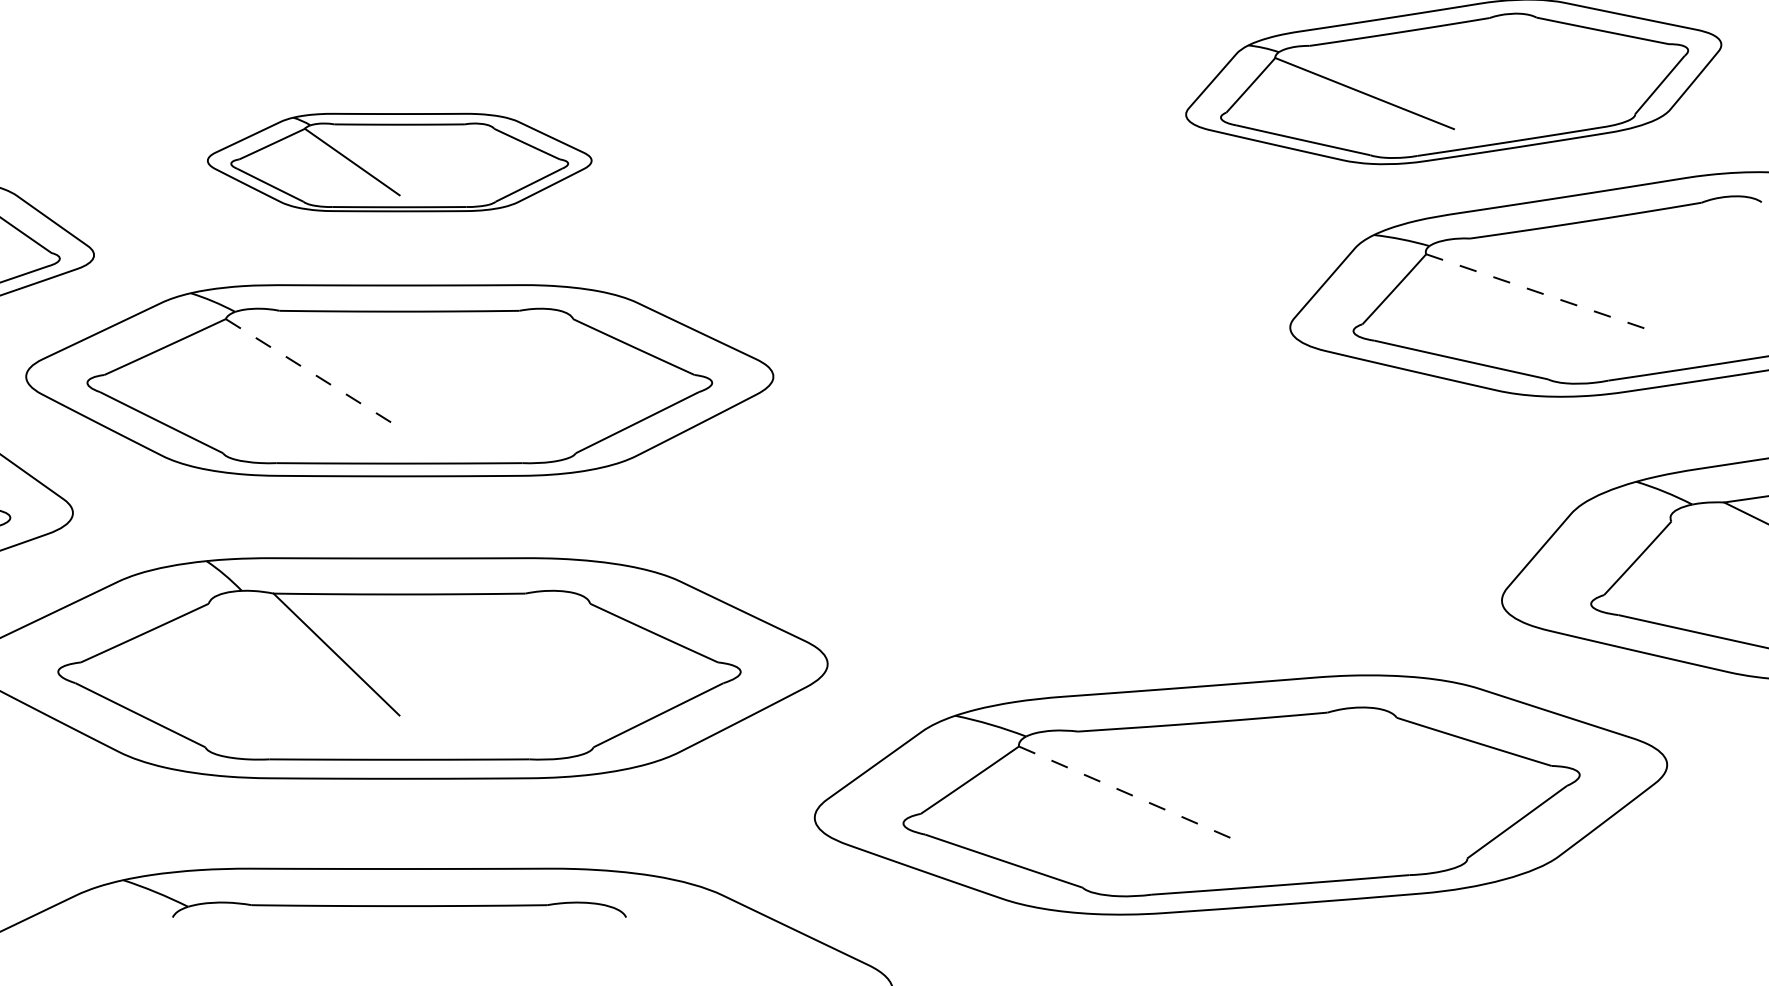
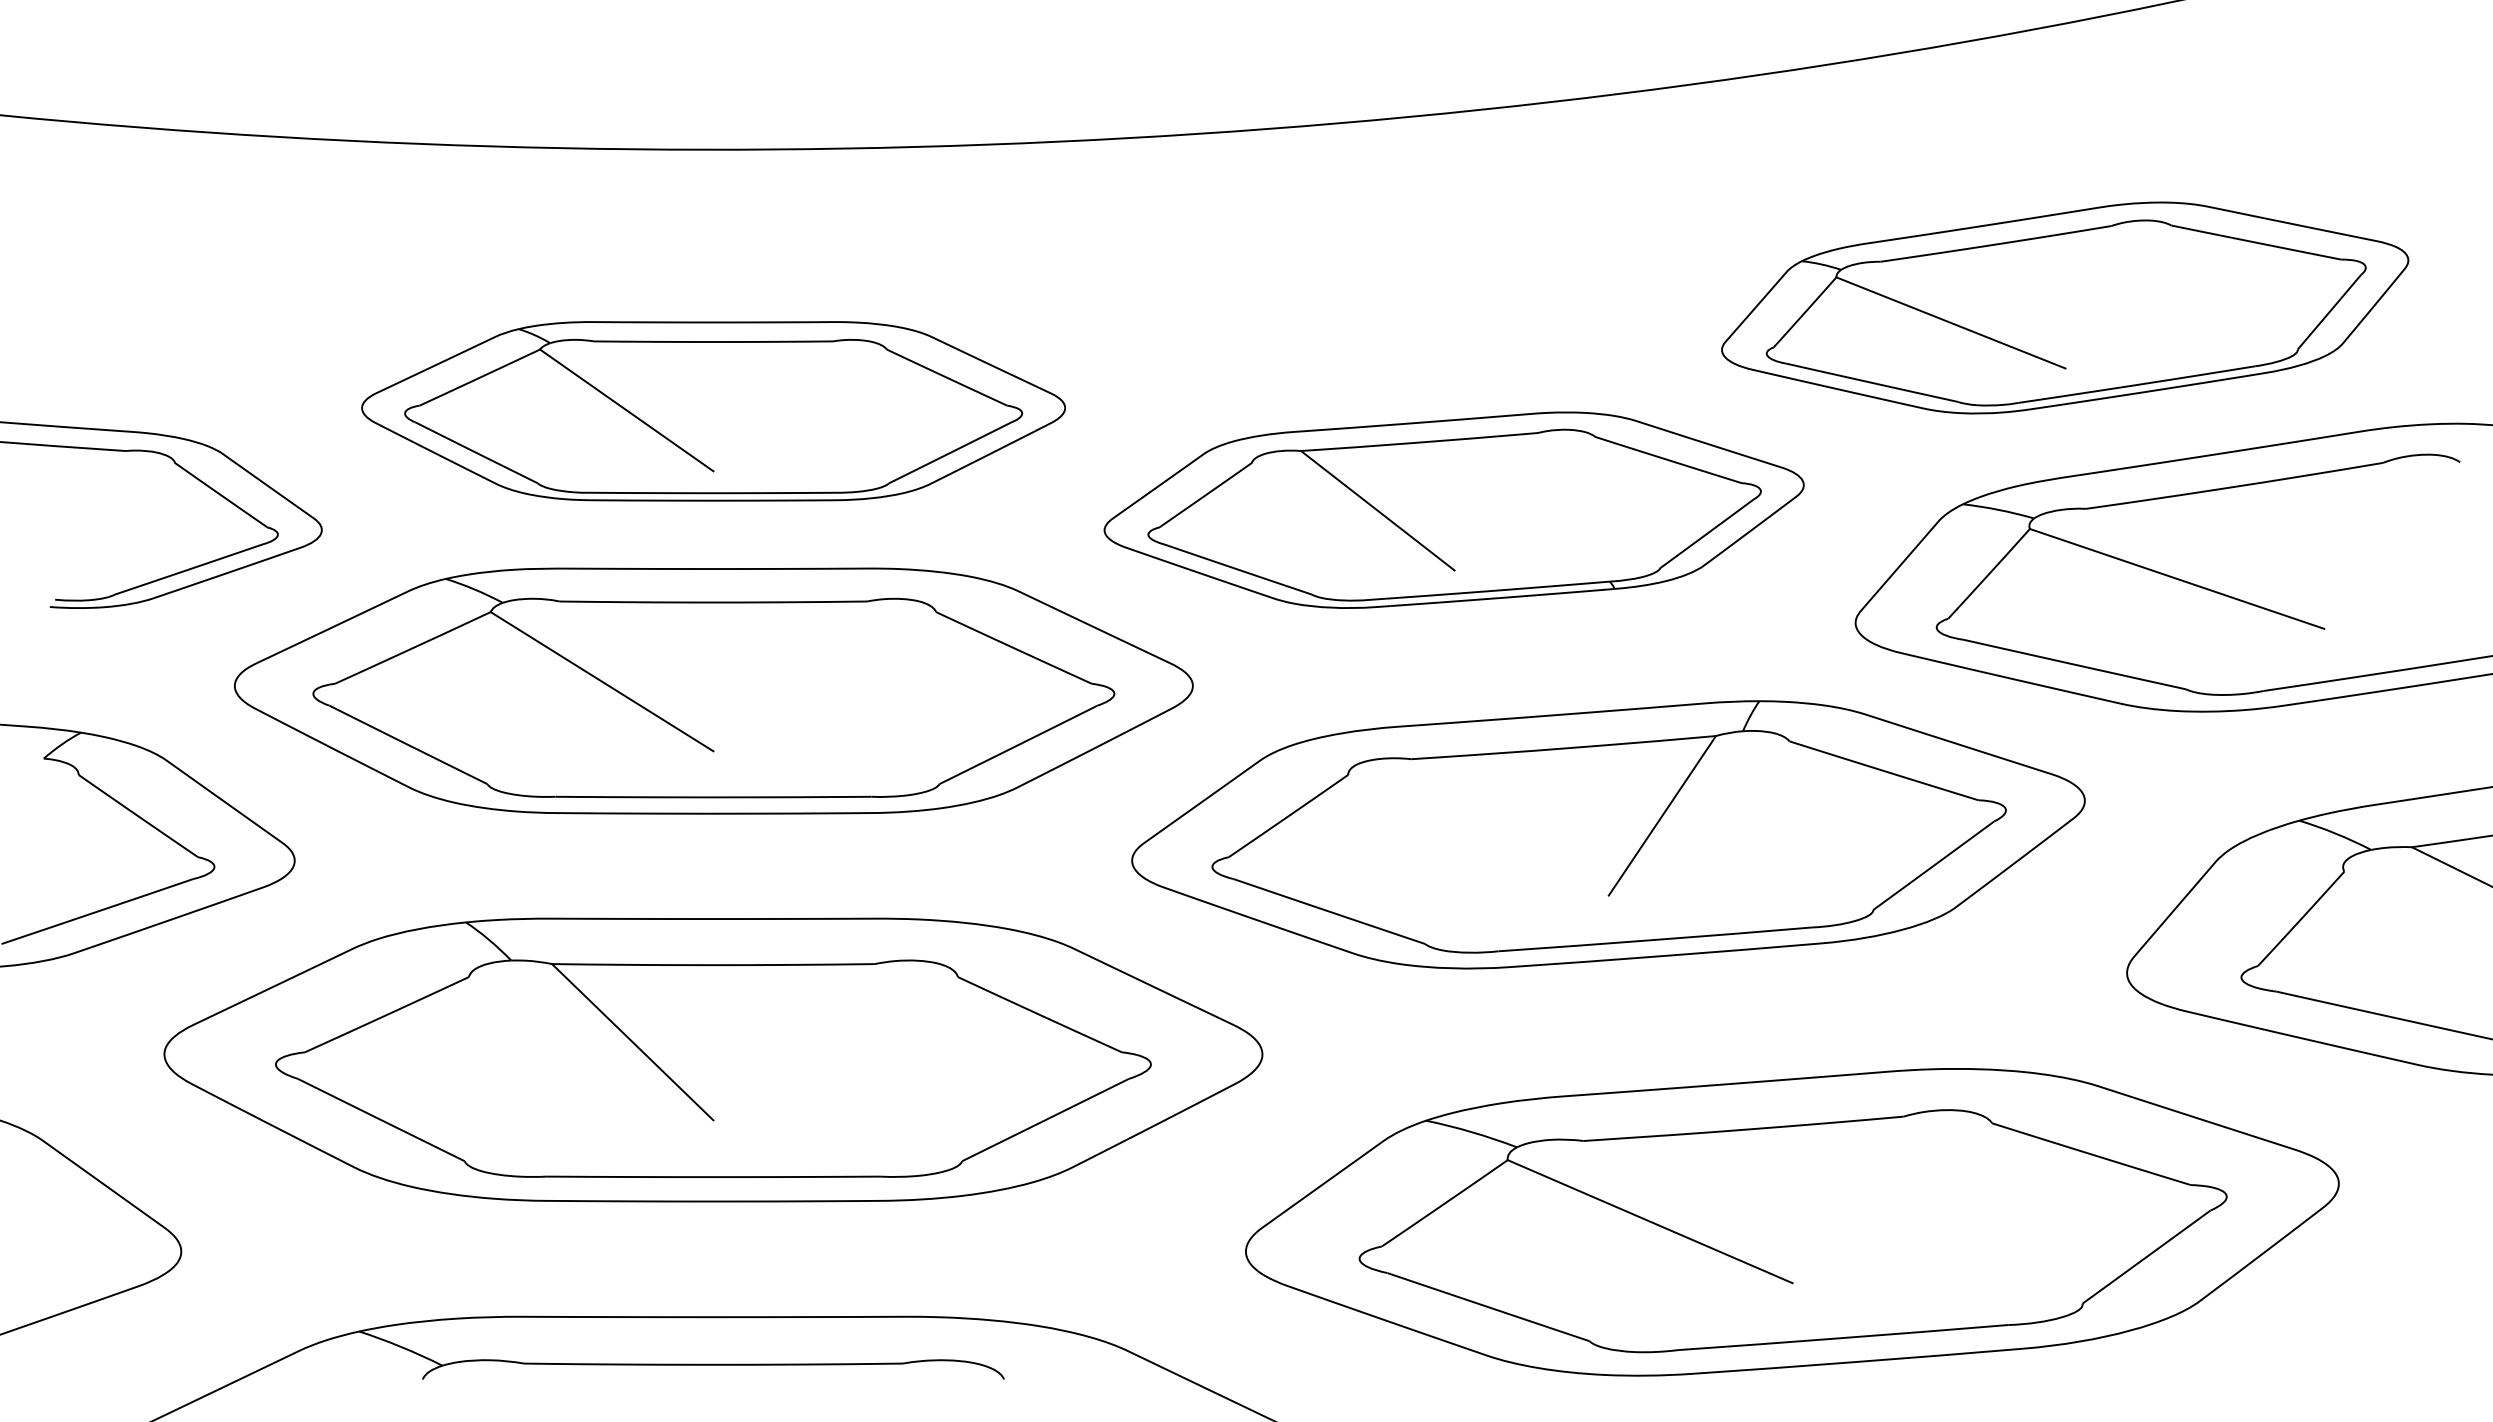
part: (399, 162) -> (713, 411), size x1.43
part: (976, 239) -> (1453, 509), added
line: (1541, 293) -> (2177, 579), dashed -> solid
line: (312, 373) -> (602, 681), dashed -> solid
part: (1097, 492) -> (1608, 834), added
line: (1130, 794) -> (1650, 1221), dashed -> solid

